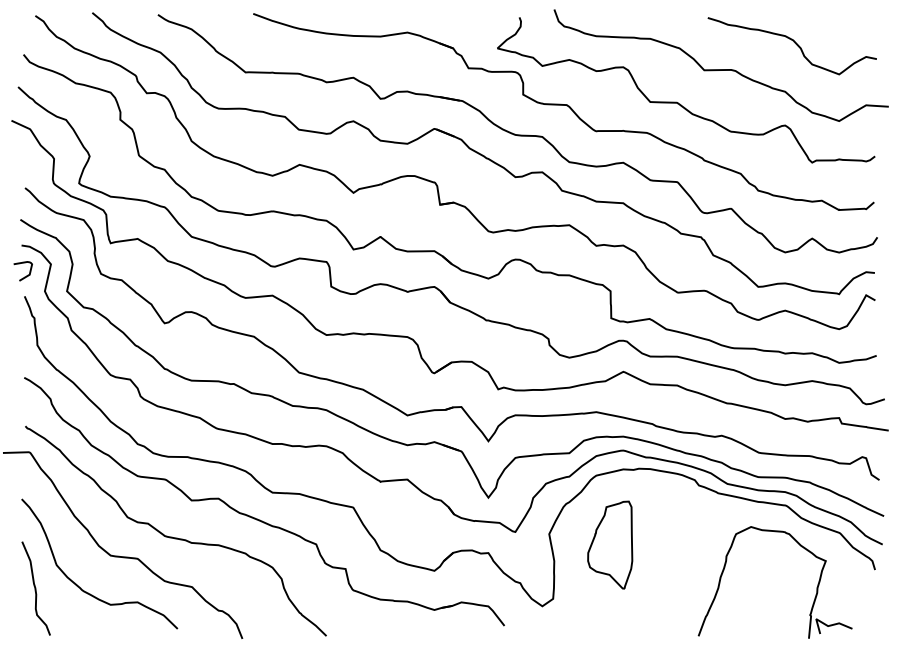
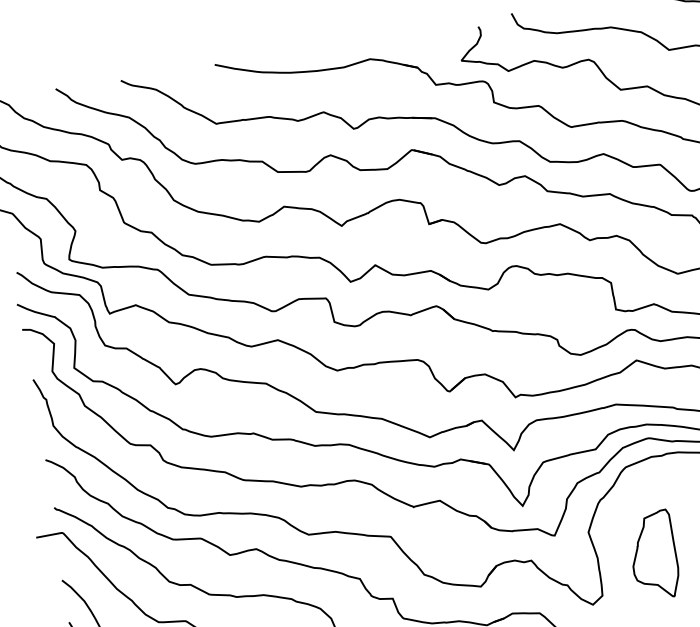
curve: (24, 276) -> (29, 360), removed
part: (610, 544) -> (654, 554), moved

